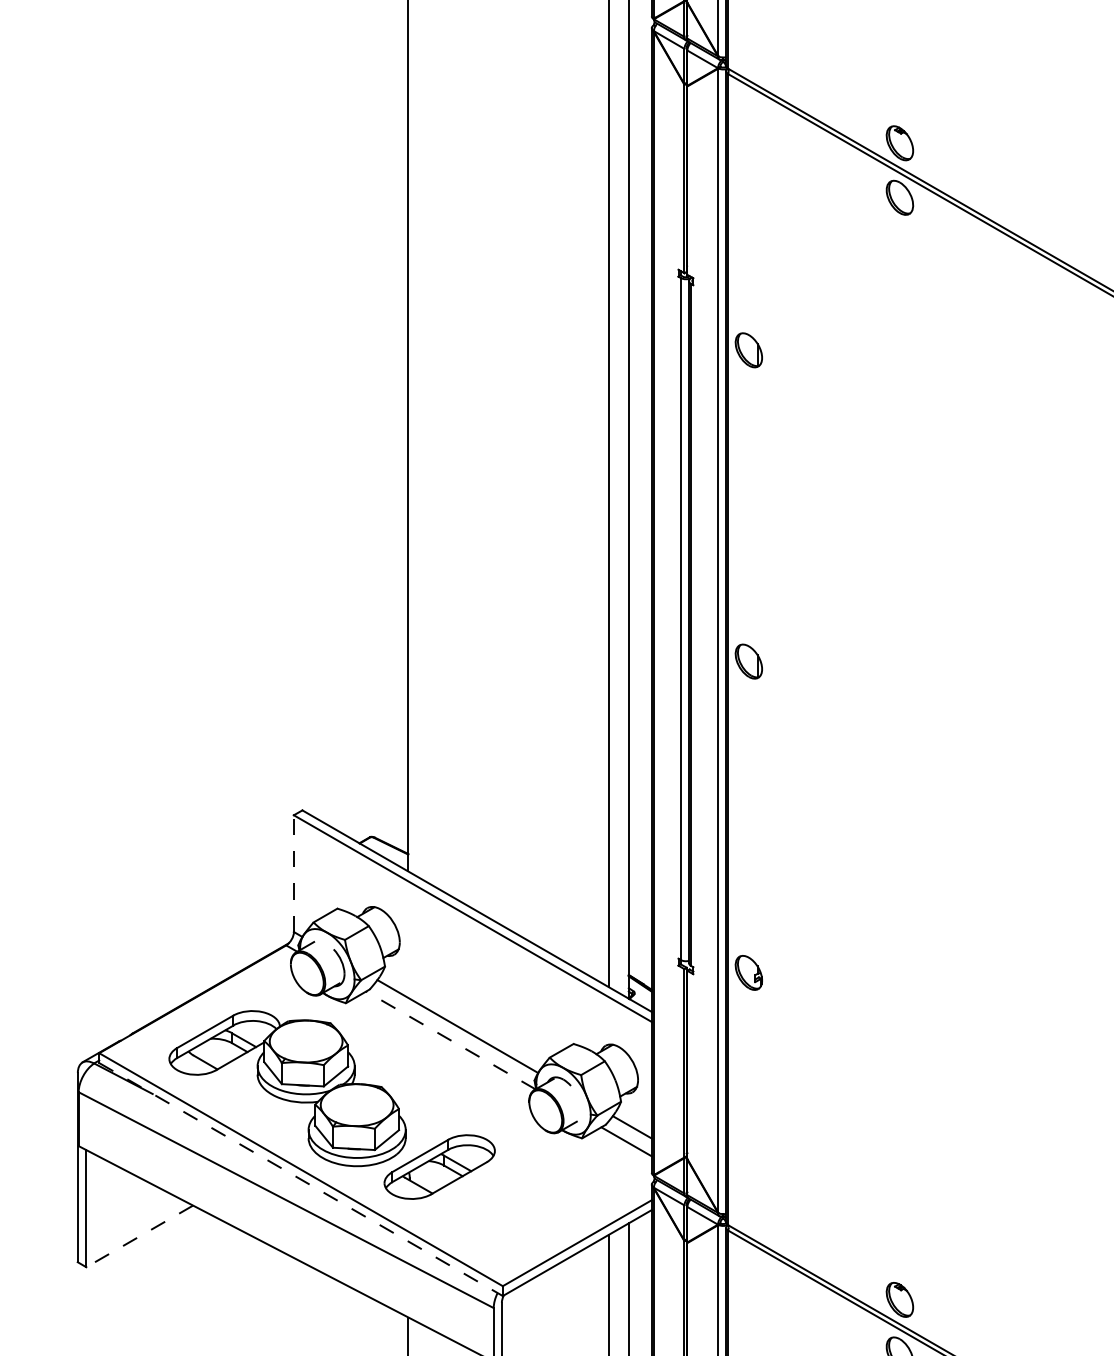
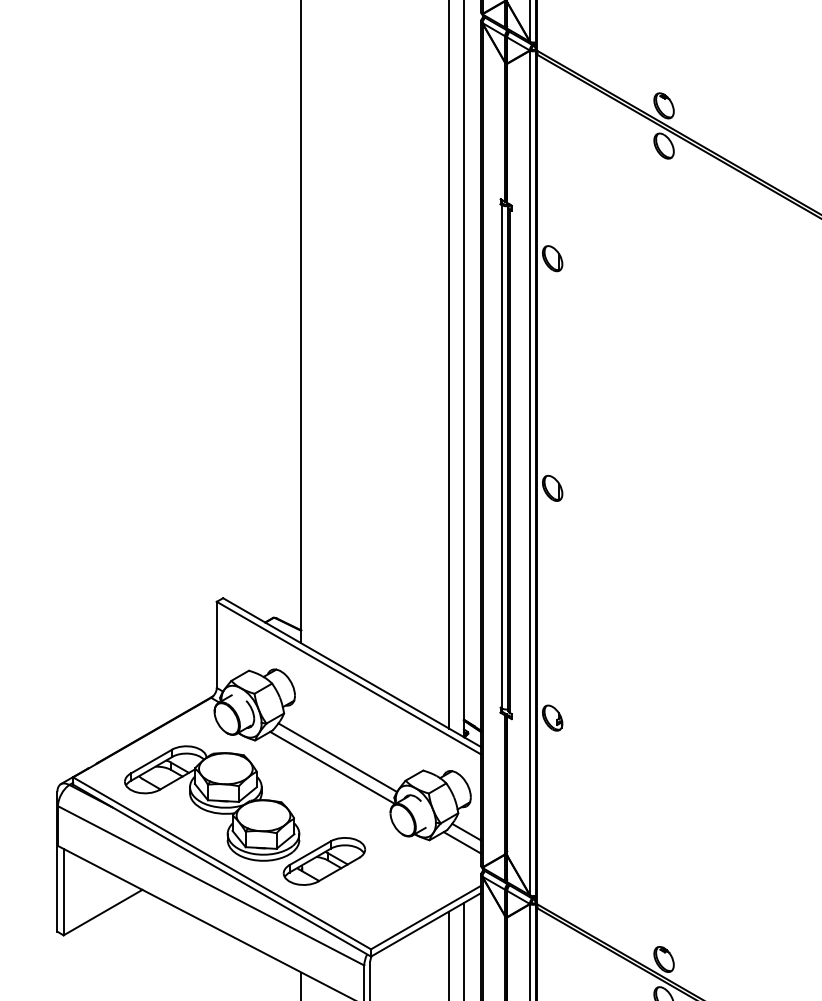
line: (293, 873) -> (216, 644), dashed -> solid
line: (450, 1039) -> (332, 767), dashed -> solid
line: (301, 1179) -> (222, 870), dashed -> solid
line: (140, 1236) -> (103, 912), dashed -> solid

